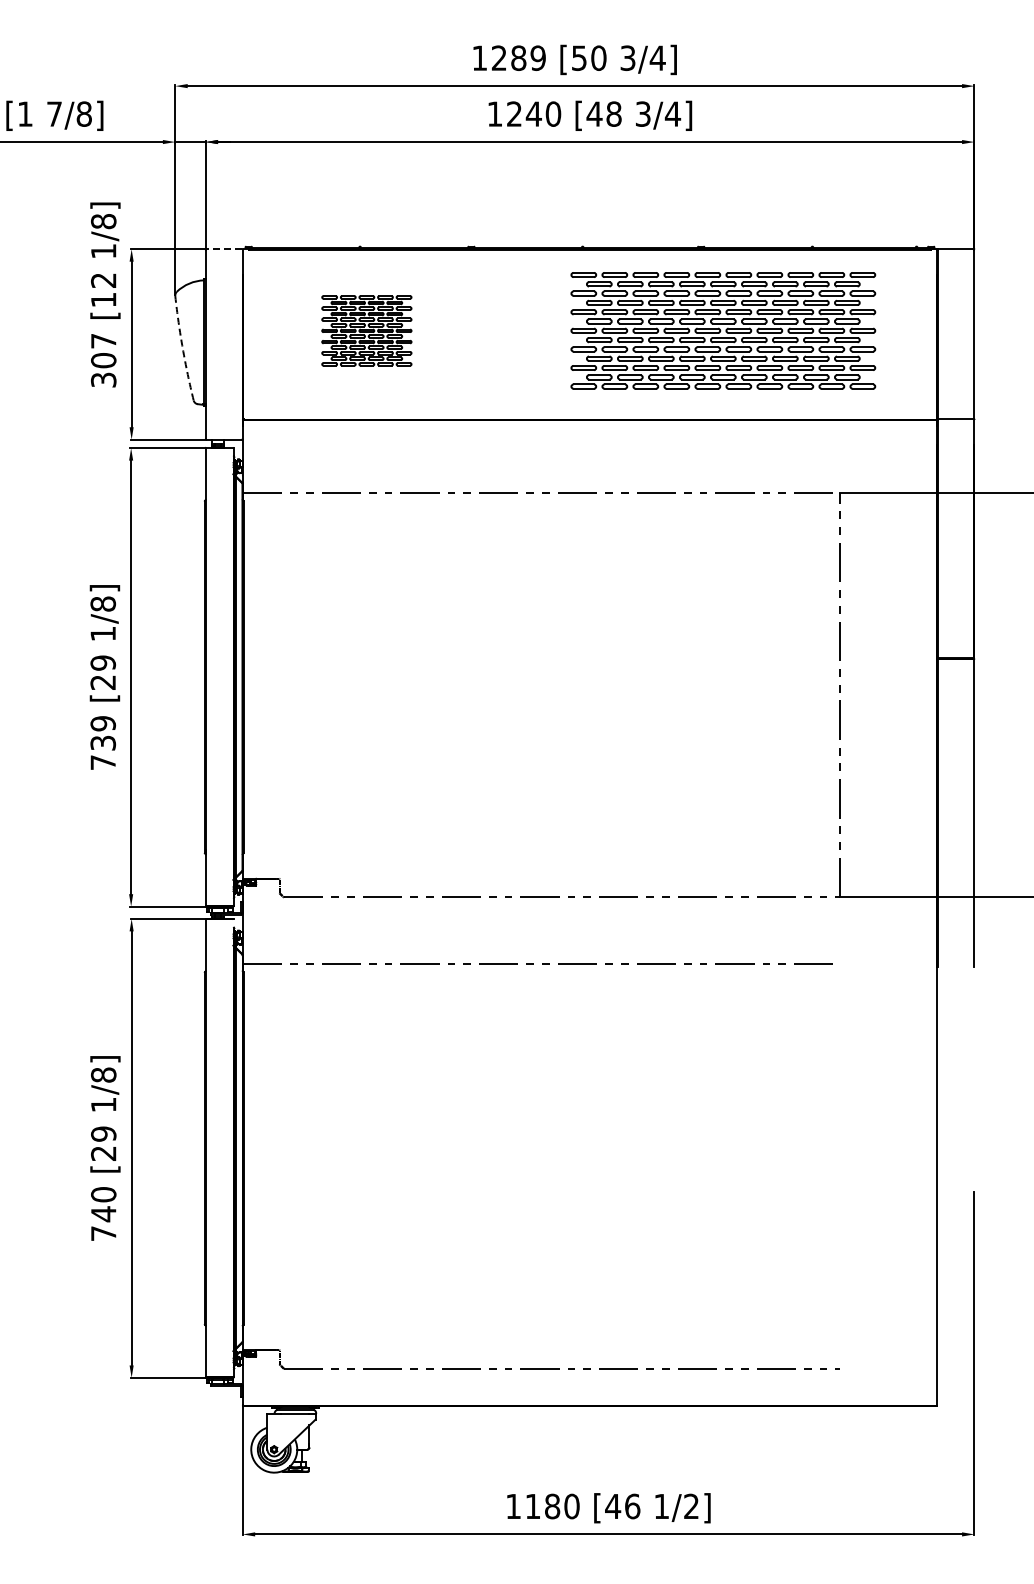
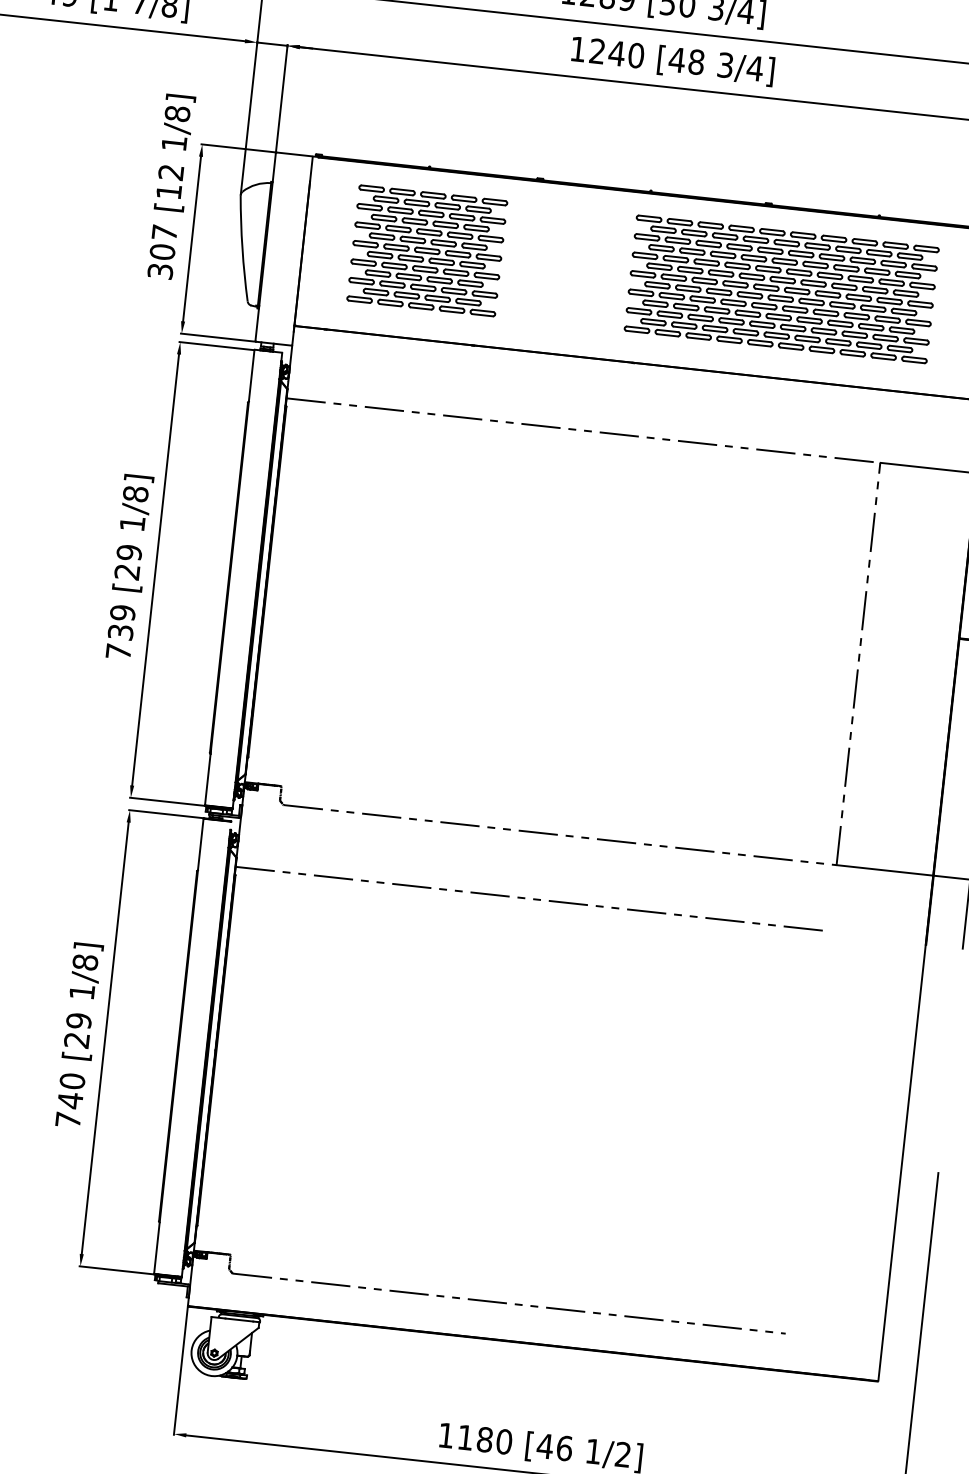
line: (224, 249) -> (294, 154), dashed -> solid
part: (366, 330) -> (427, 250), size x1.67
arc: (182, 348) -> (242, 248), dashed -> solid

